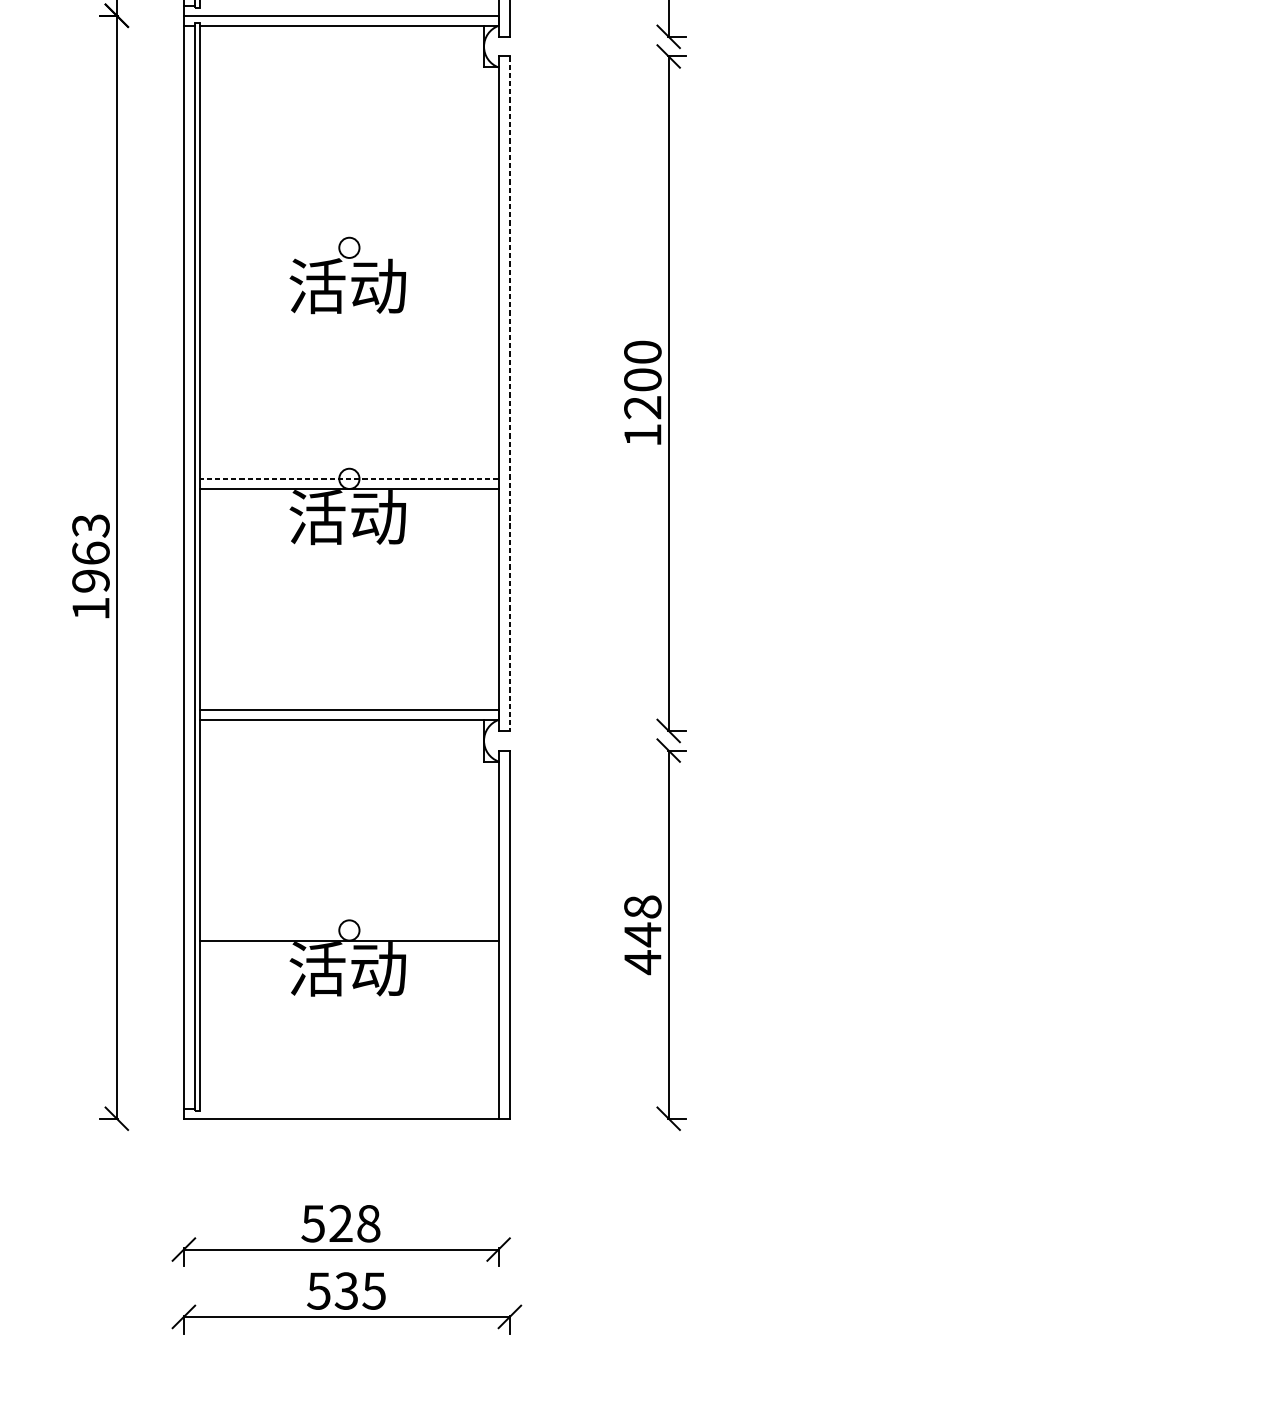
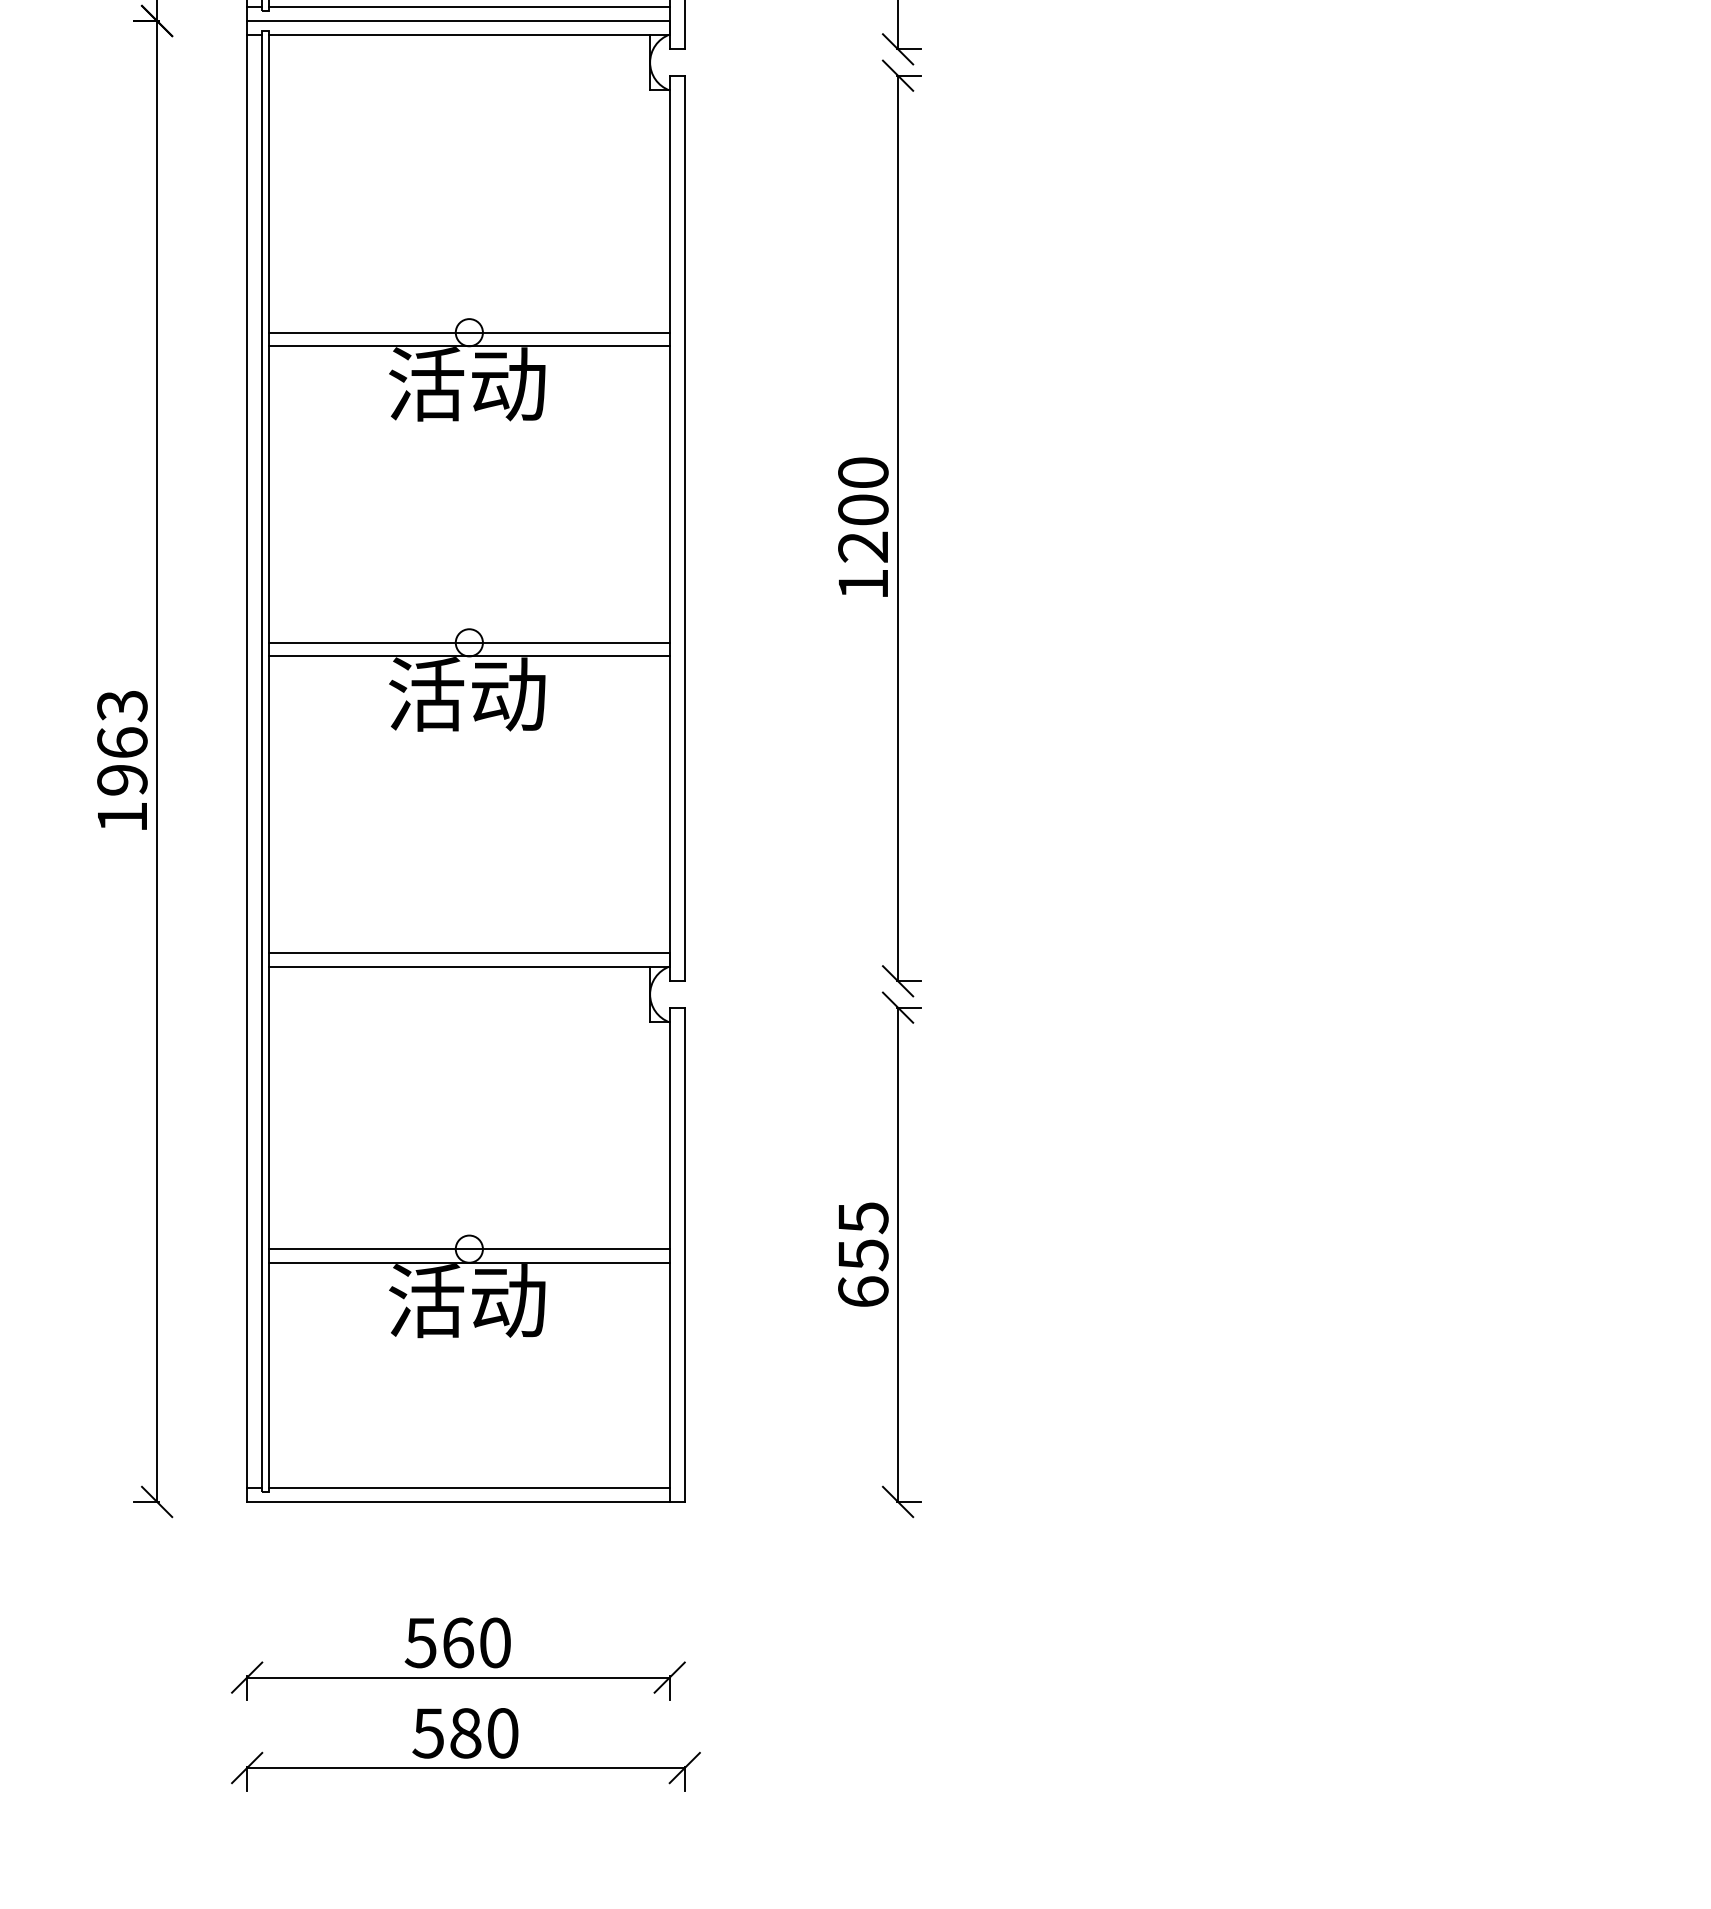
line: (349, 5) -> (469, 7), added
line: (349, 247) -> (469, 332), added
line: (349, 258) -> (469, 346), added
line: (509, 393) -> (684, 528), dashed -> solid
line: (348, 478) -> (468, 642), dashed -> solid
line: (349, 930) -> (469, 1249), added
text: (642, 935) -> (863, 1255), 448 -> 655
line: (349, 1108) -> (469, 1488), added
text: (354, 1223) -> (476, 1642), 528 -> 560
text: (359, 1291) -> (483, 1733), 535 -> 580

